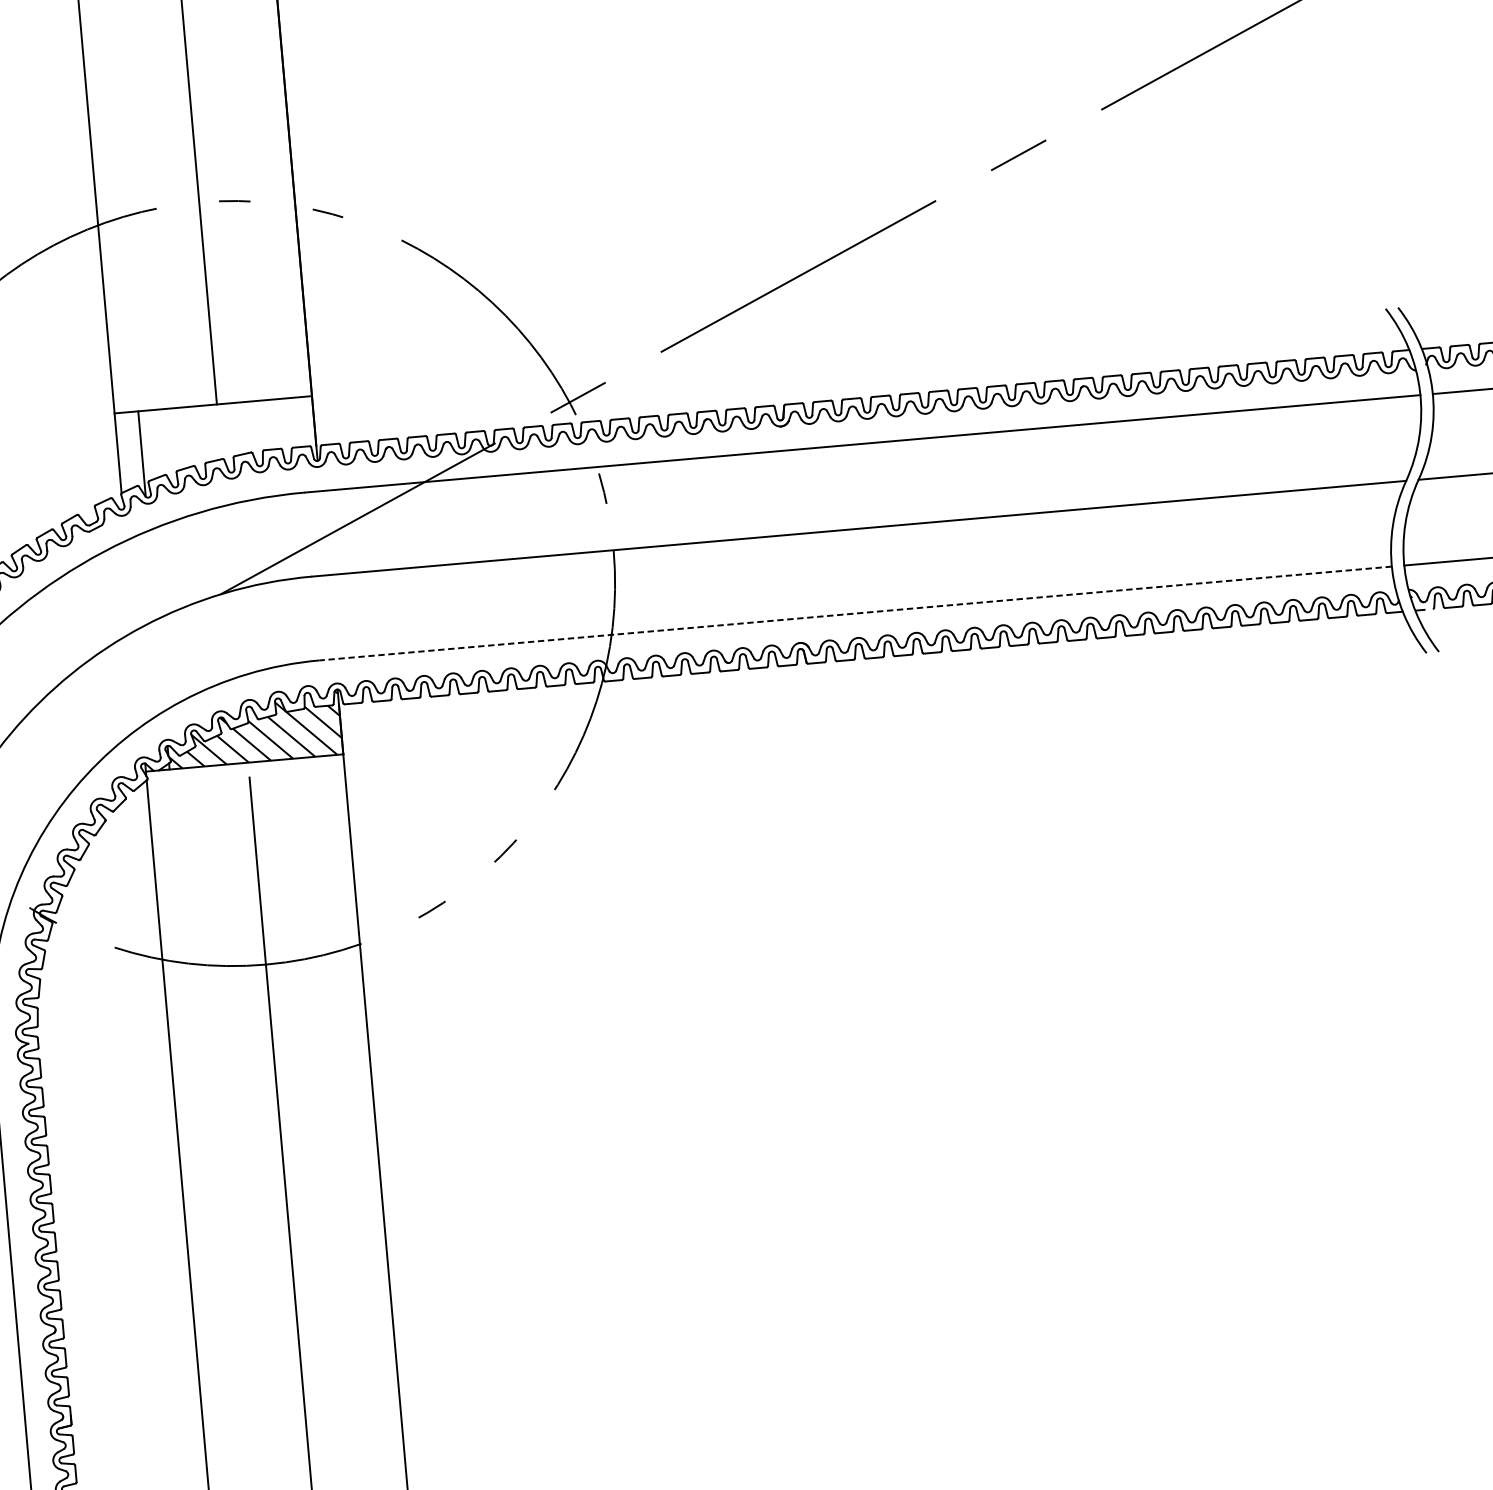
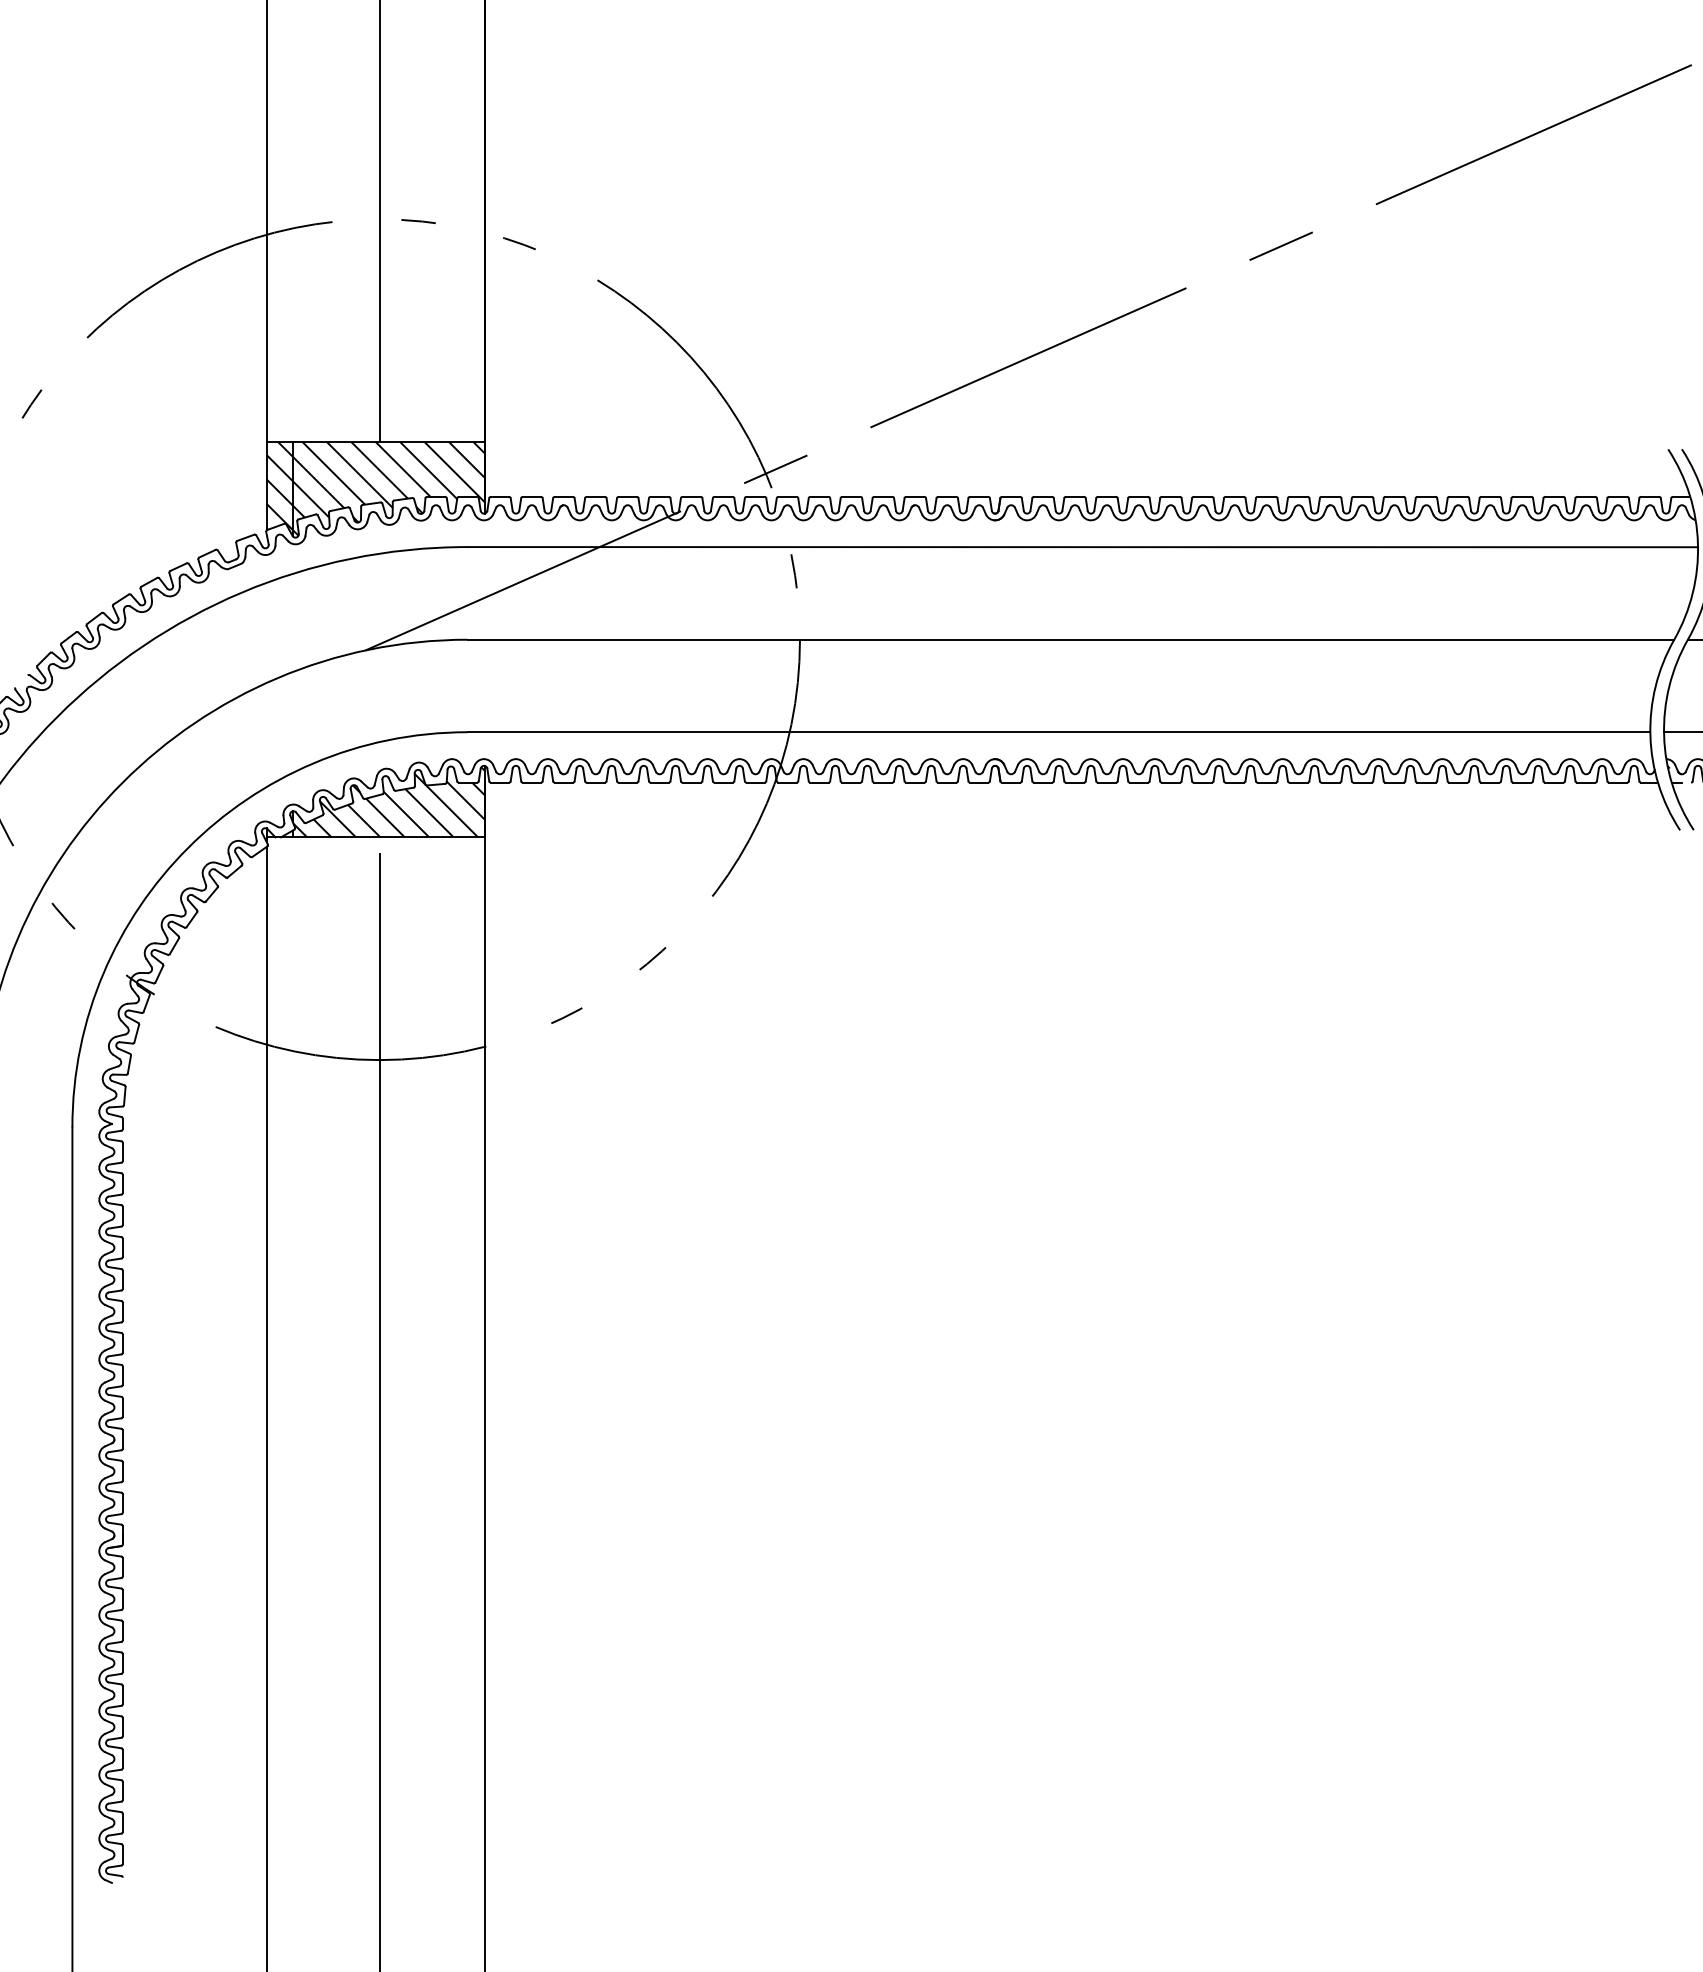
hatch: (216, 446) -> (375, 488), added
line: (855, 613) -> (1058, 732), dashed -> solid

